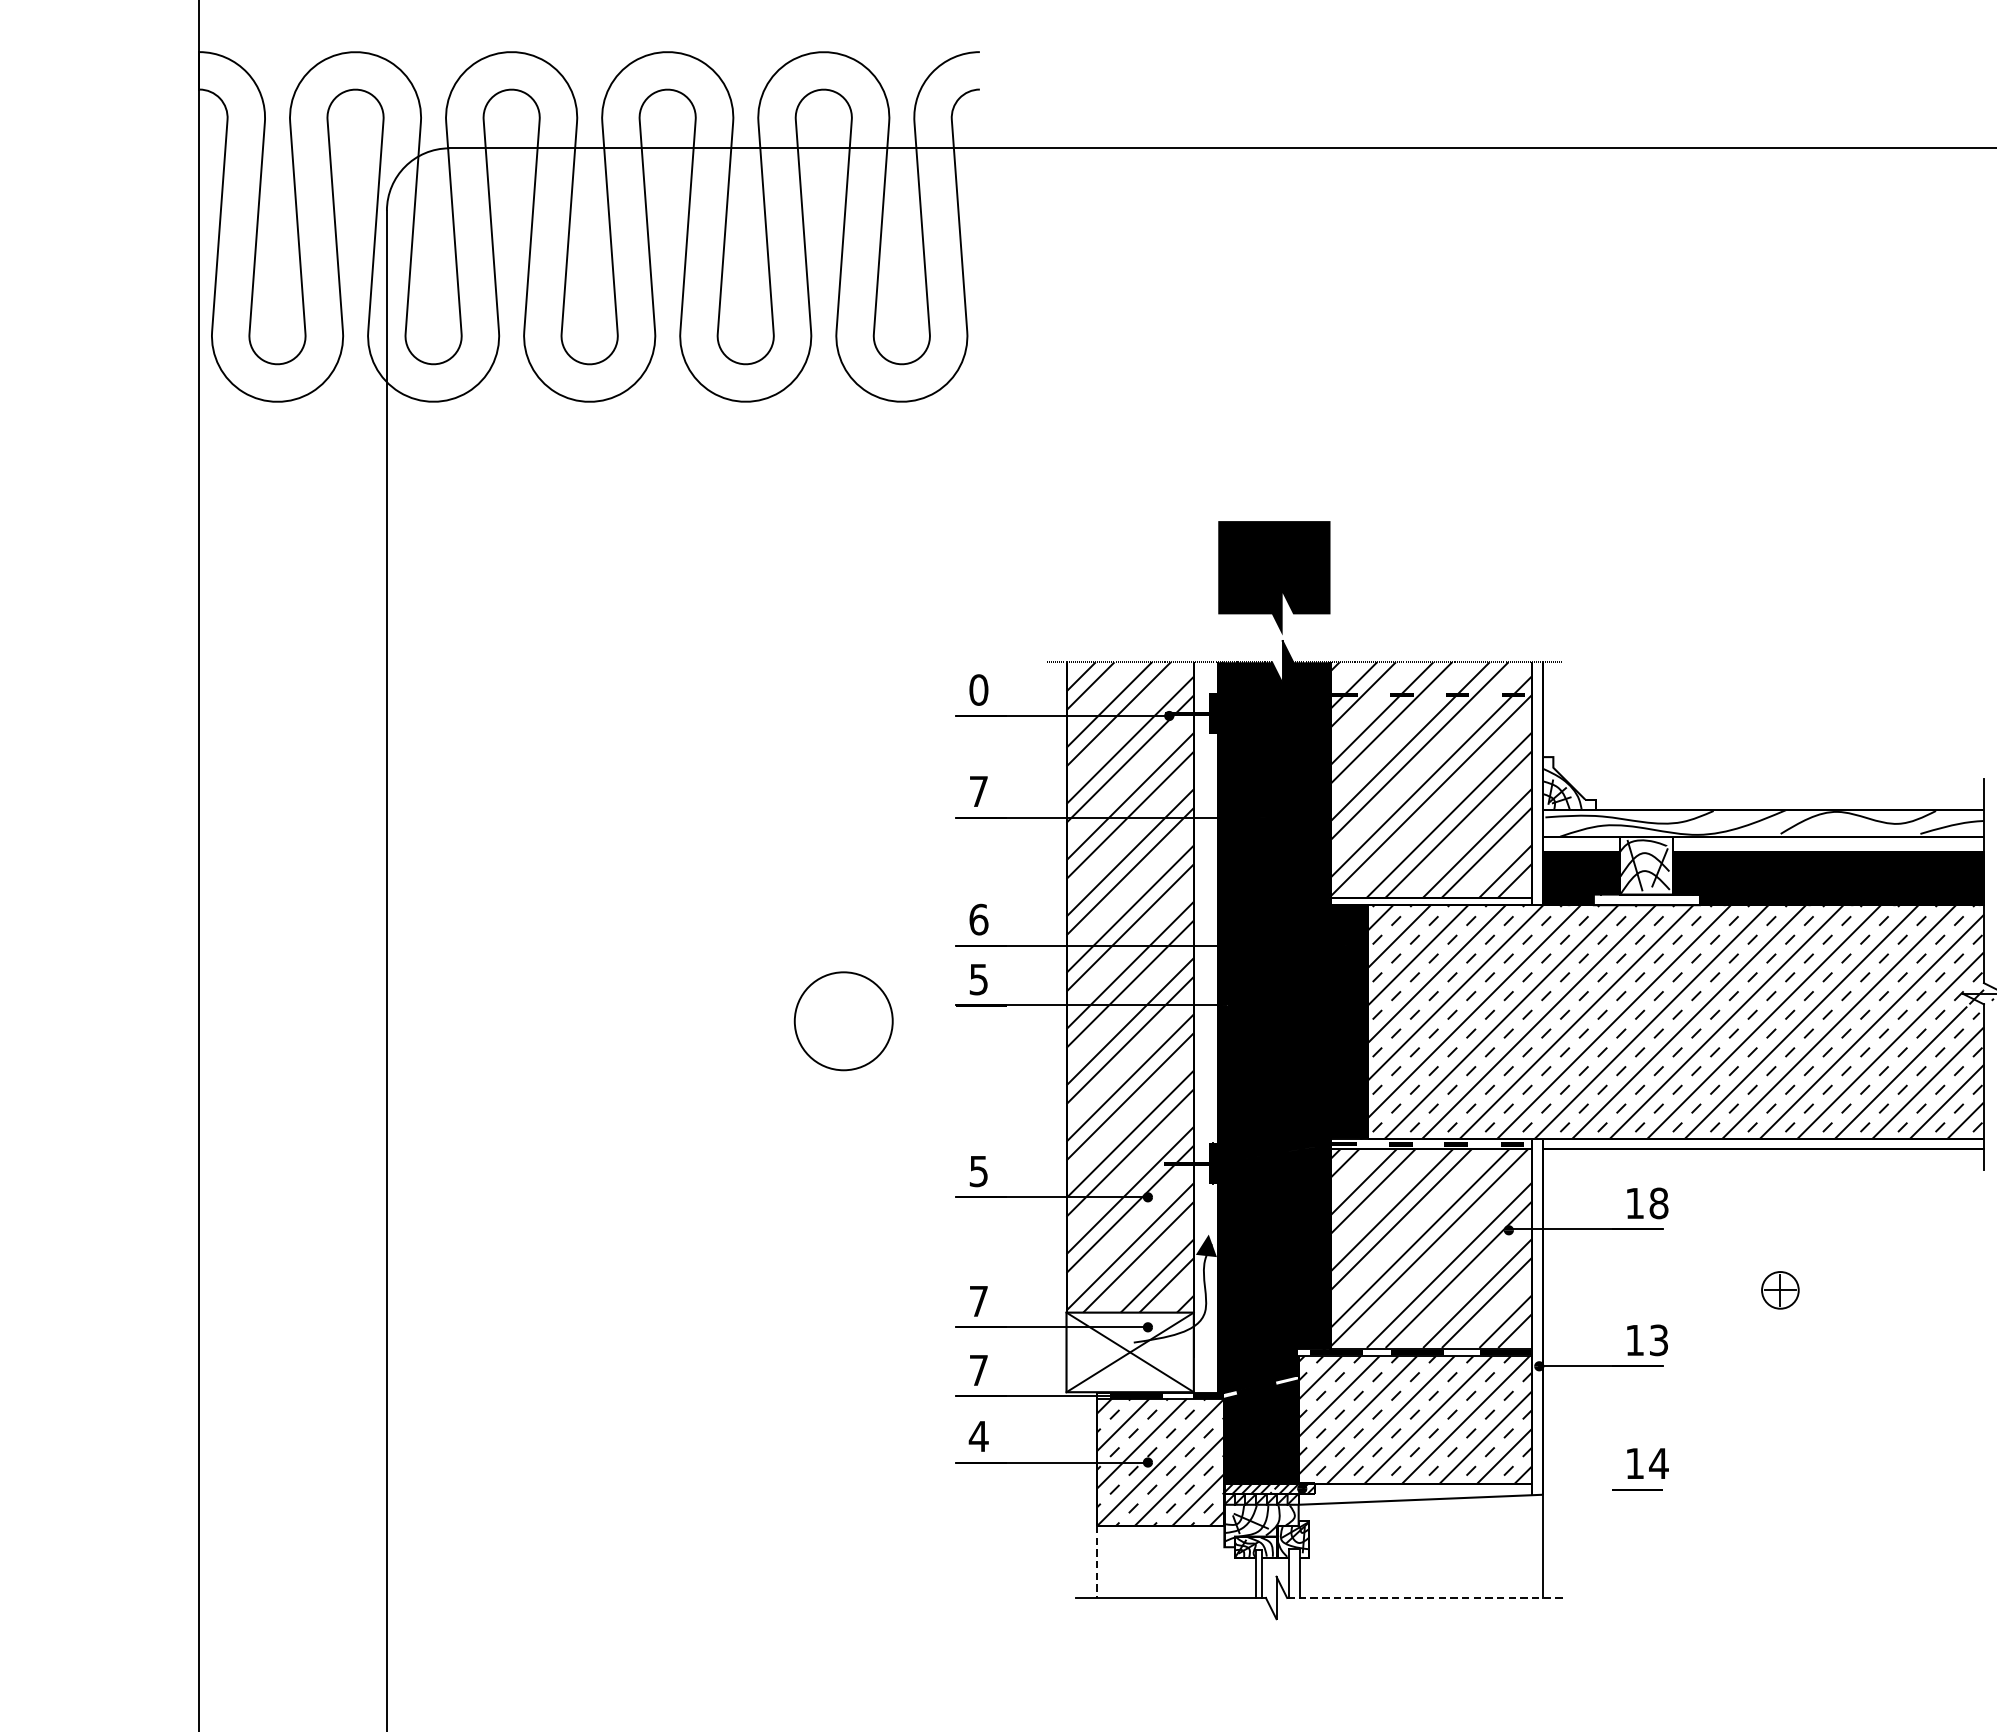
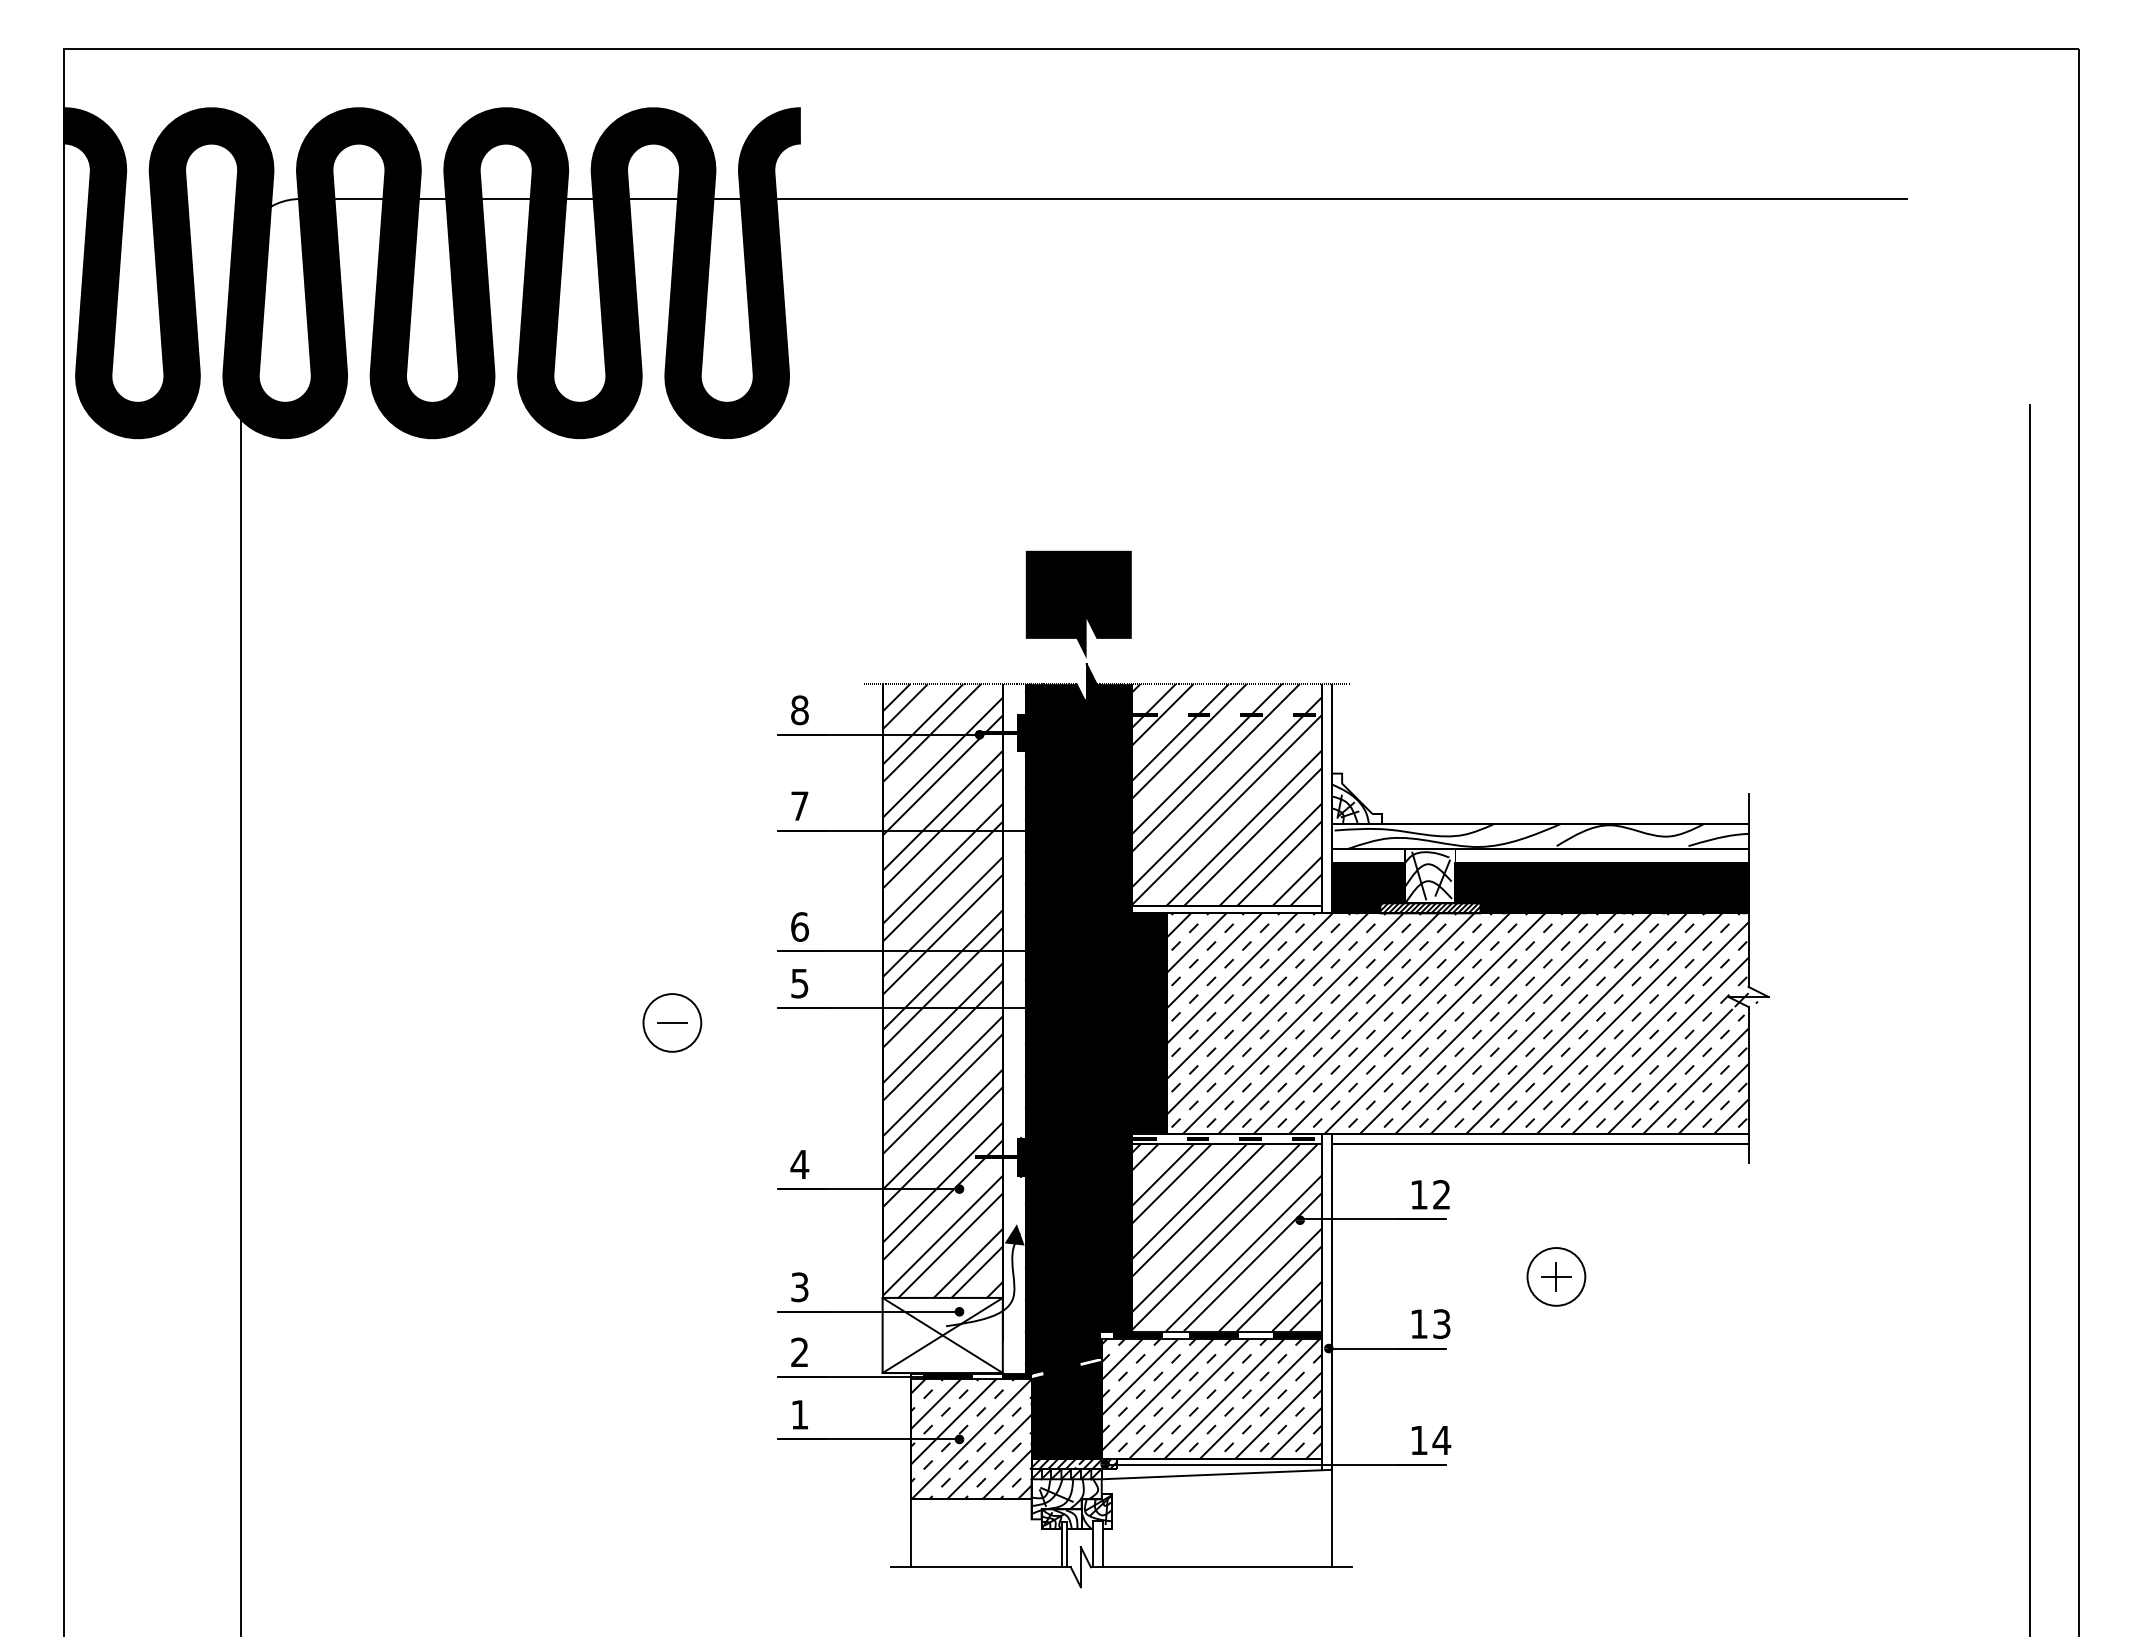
fill: (589, 227) -> (432, 273), added
text: (978, 690) -> (799, 710), 0 -> 8
hatch: (1646, 900) -> (1430, 908), added
circle: (843, 1020) -> (672, 1022), size x0.62
line: (843, 1020) -> (672, 1022), added
text: (978, 1171) -> (799, 1164), 5 -> 4
text: (1658, 1203) -> (1441, 1194), 18 -> 12
circle: (1780, 1289) -> (1556, 1276), size x1.67
text: (978, 1301) -> (799, 1287), 7 -> 3
text: (978, 1369) -> (799, 1351), 7 -> 2
text: (978, 1436) -> (799, 1414), 4 -> 1
line: (1483, 1489) -> (1276, 1464), added
line: (1097, 1562) -> (911, 1533), dashed -> solid
line: (1425, 1598) -> (1221, 1567), dashed -> solid

